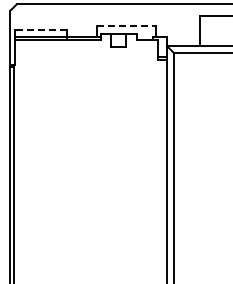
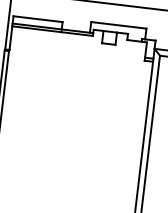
line: (127, 25) -> (119, 25), dashed -> solid
line: (40, 29) -> (37, 19), dashed -> solid

